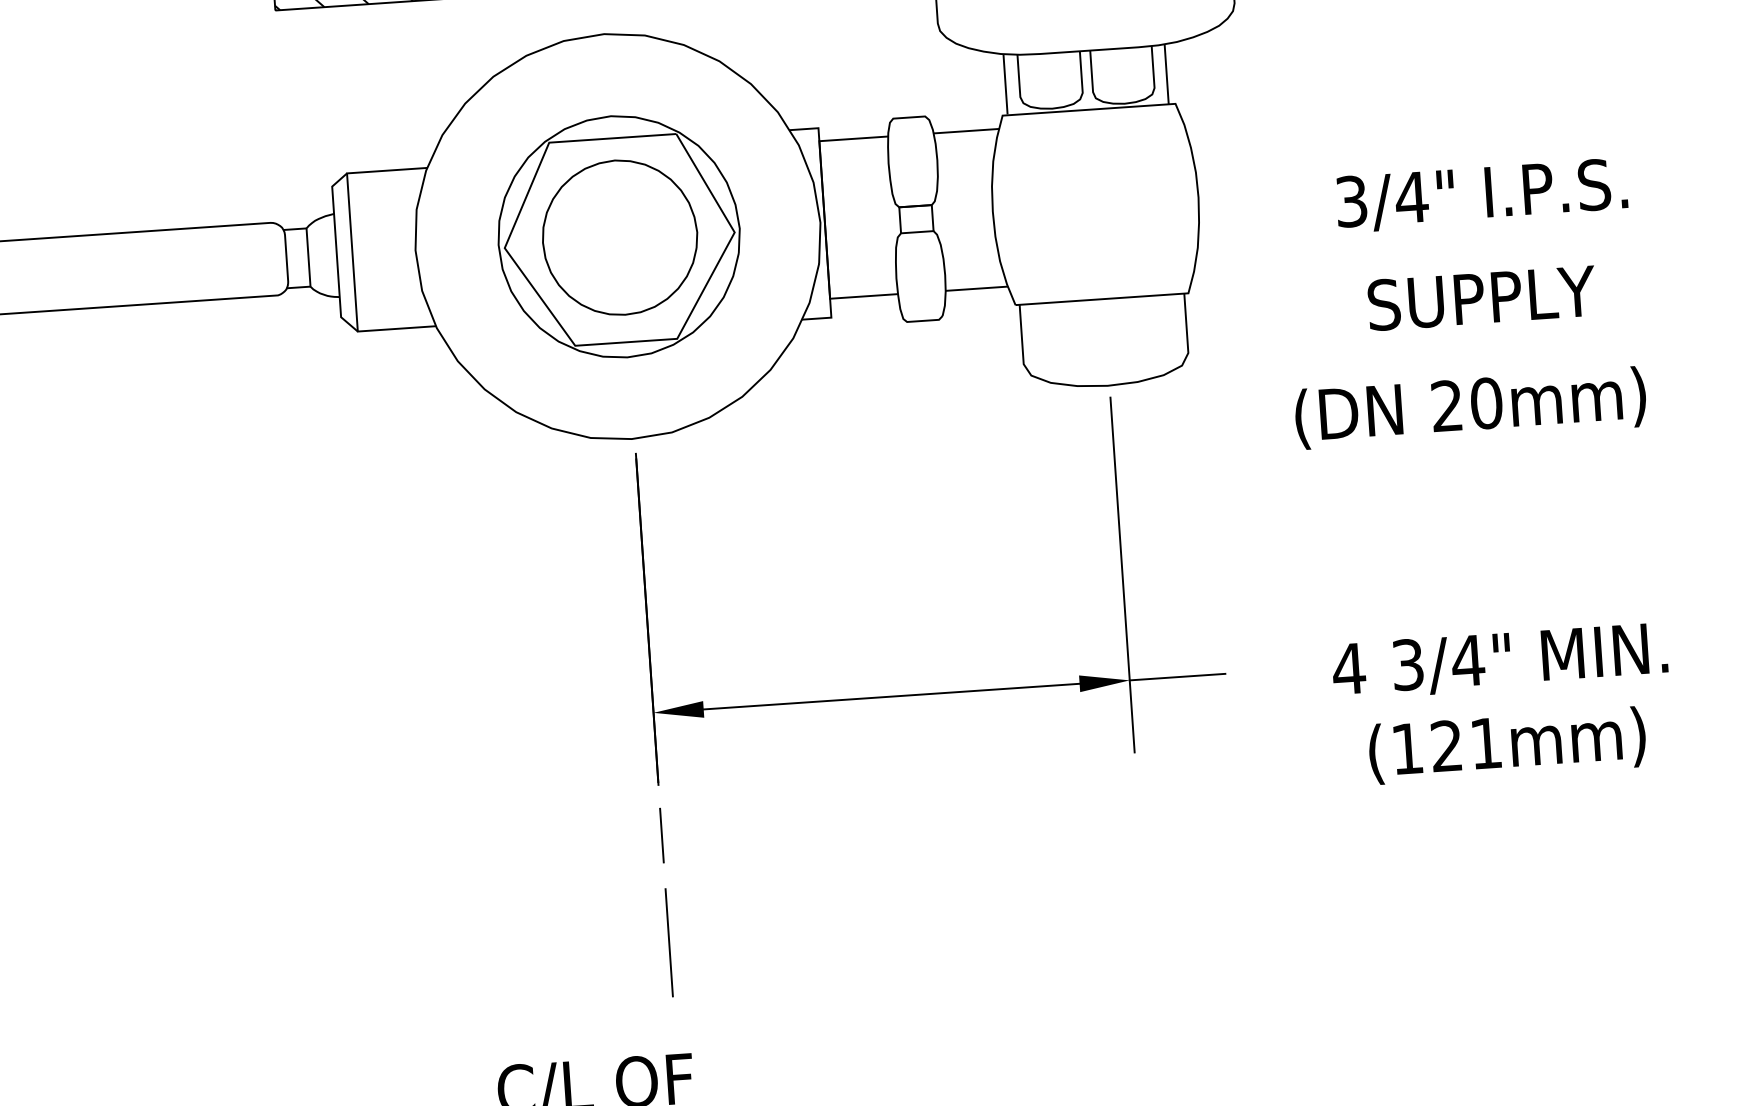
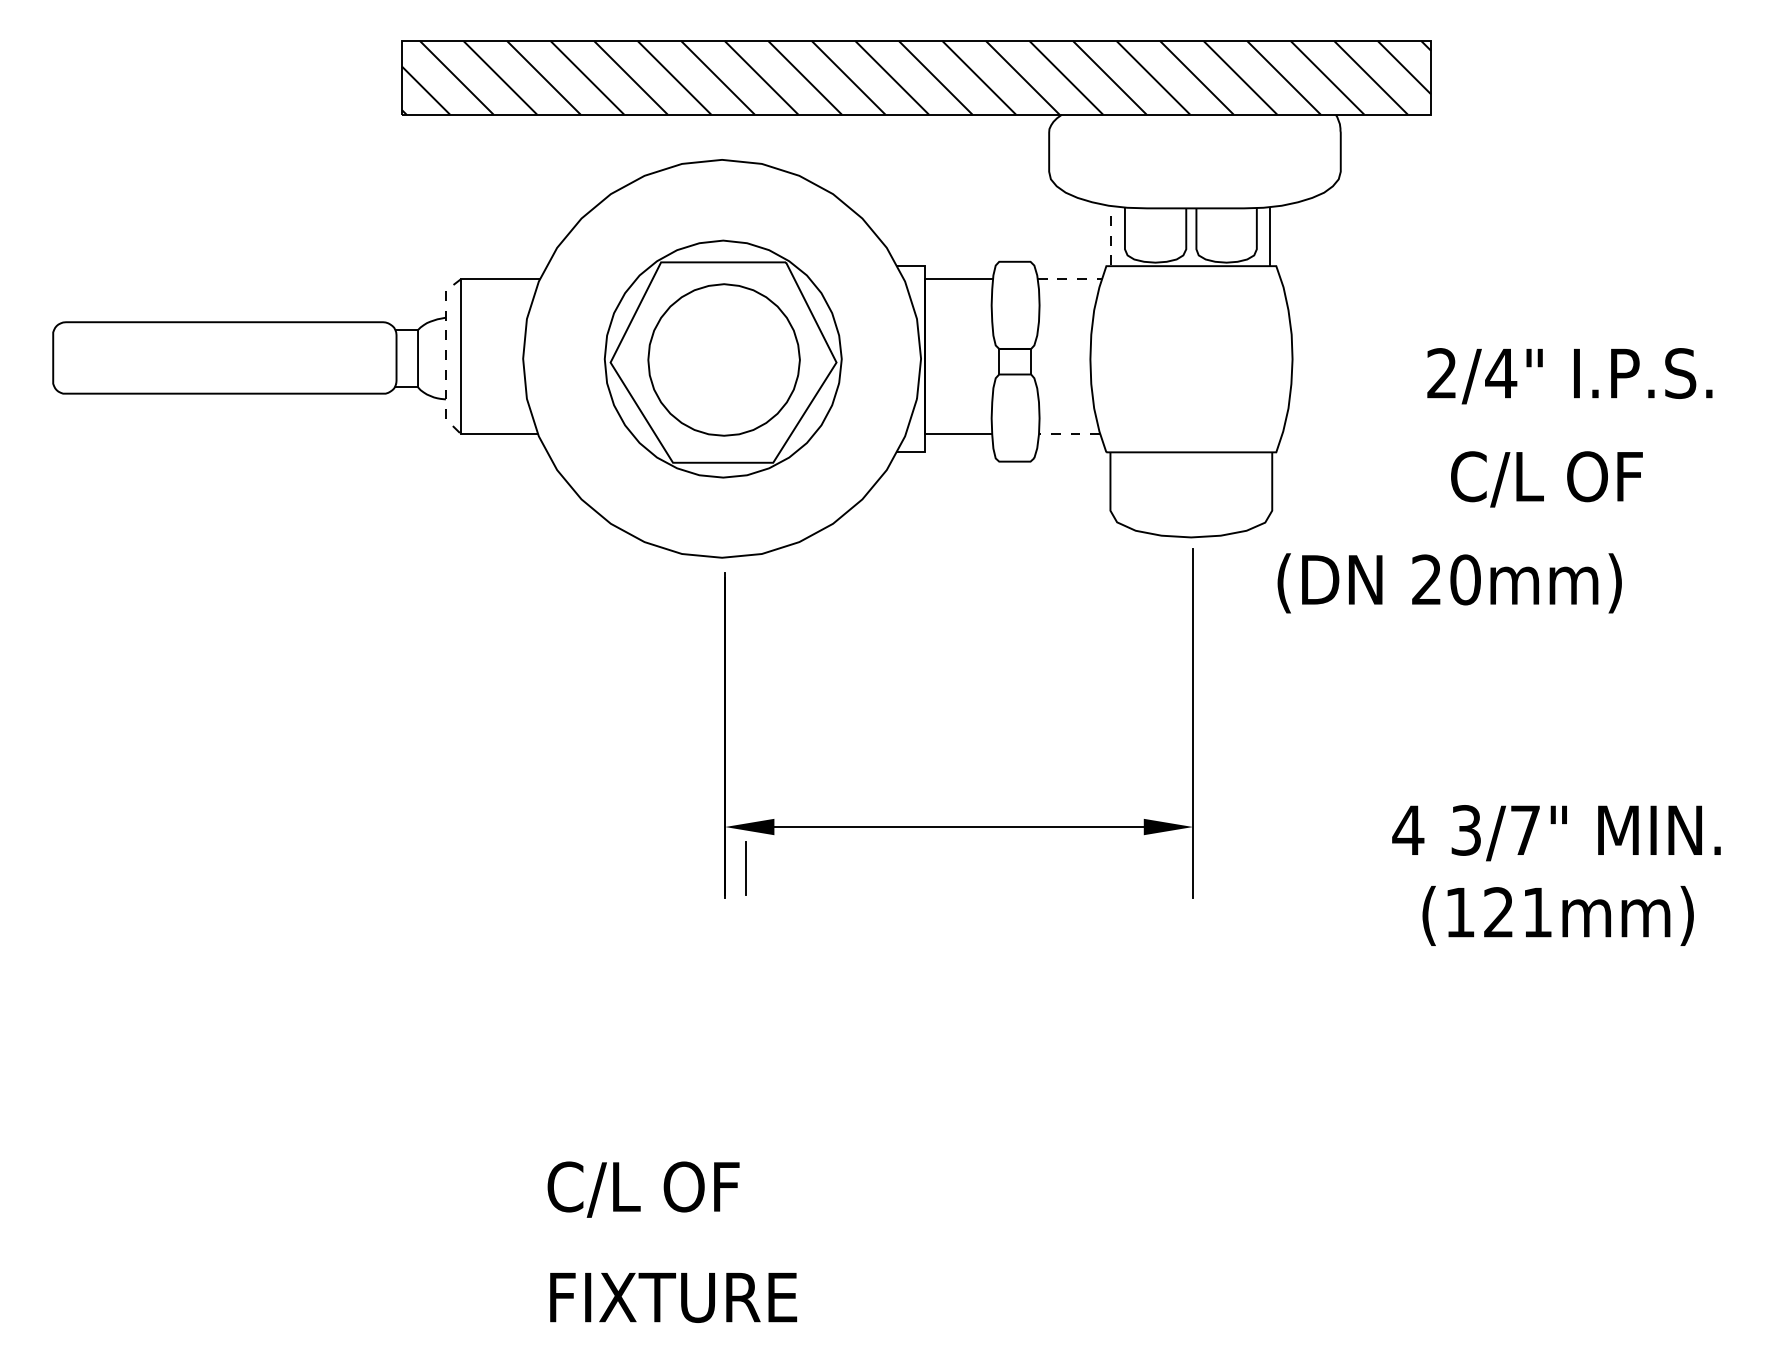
line: (1005, 84) -> (1111, 235), solid -> dashed
line: (966, 130) -> (1070, 278), solid -> dashed
text: (1351, 201) -> (1441, 373), 3/4" -> 2/4"
line: (336, 253) -> (445, 356), solid -> dashed
line: (976, 288) -> (1069, 433), solid -> dashed
text: (1481, 301) -> (1562, 479), SUPPLY -> C/L OF
text: (1470, 408) -> (1449, 583), moved
text: (1468, 659) -> (1525, 829), 3/4" -> 3/7"
line: (1178, 677) -> (1240, 827), removed
line: (661, 835) -> (745, 868), moved
line: (669, 942) -> (725, 1052), removed

